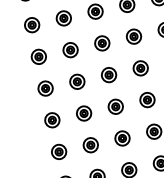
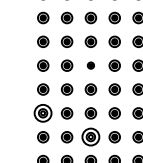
part: (101, 43) -> (90, 65), size x0.6
part: (52, 120) -> (43, 113), size x1.6
part: (122, 138) -> (90, 137), size x1.6

